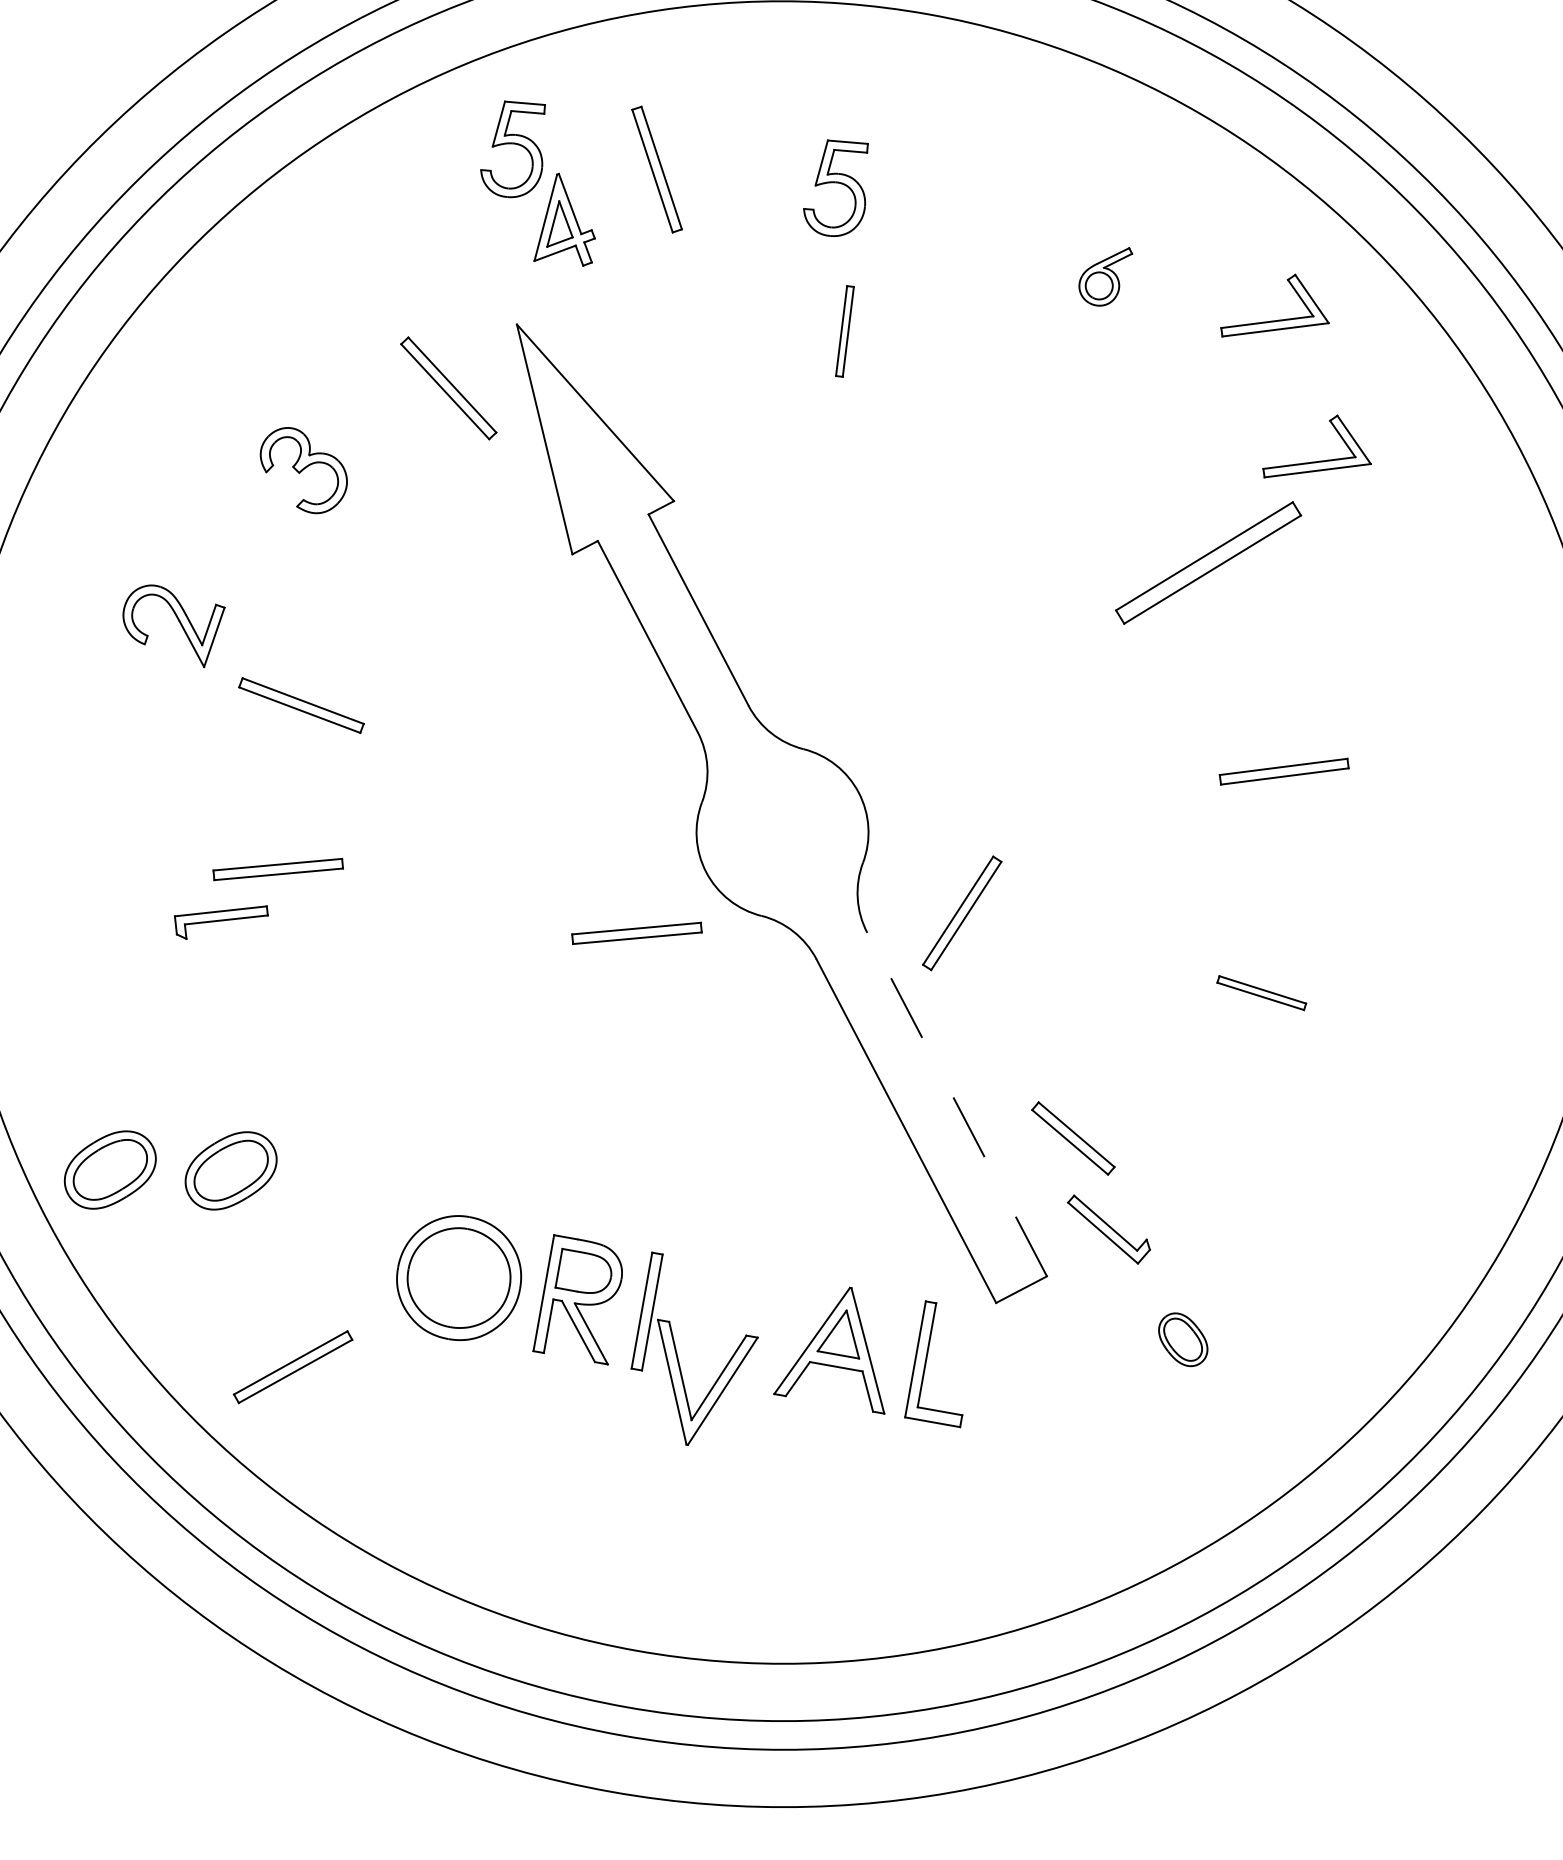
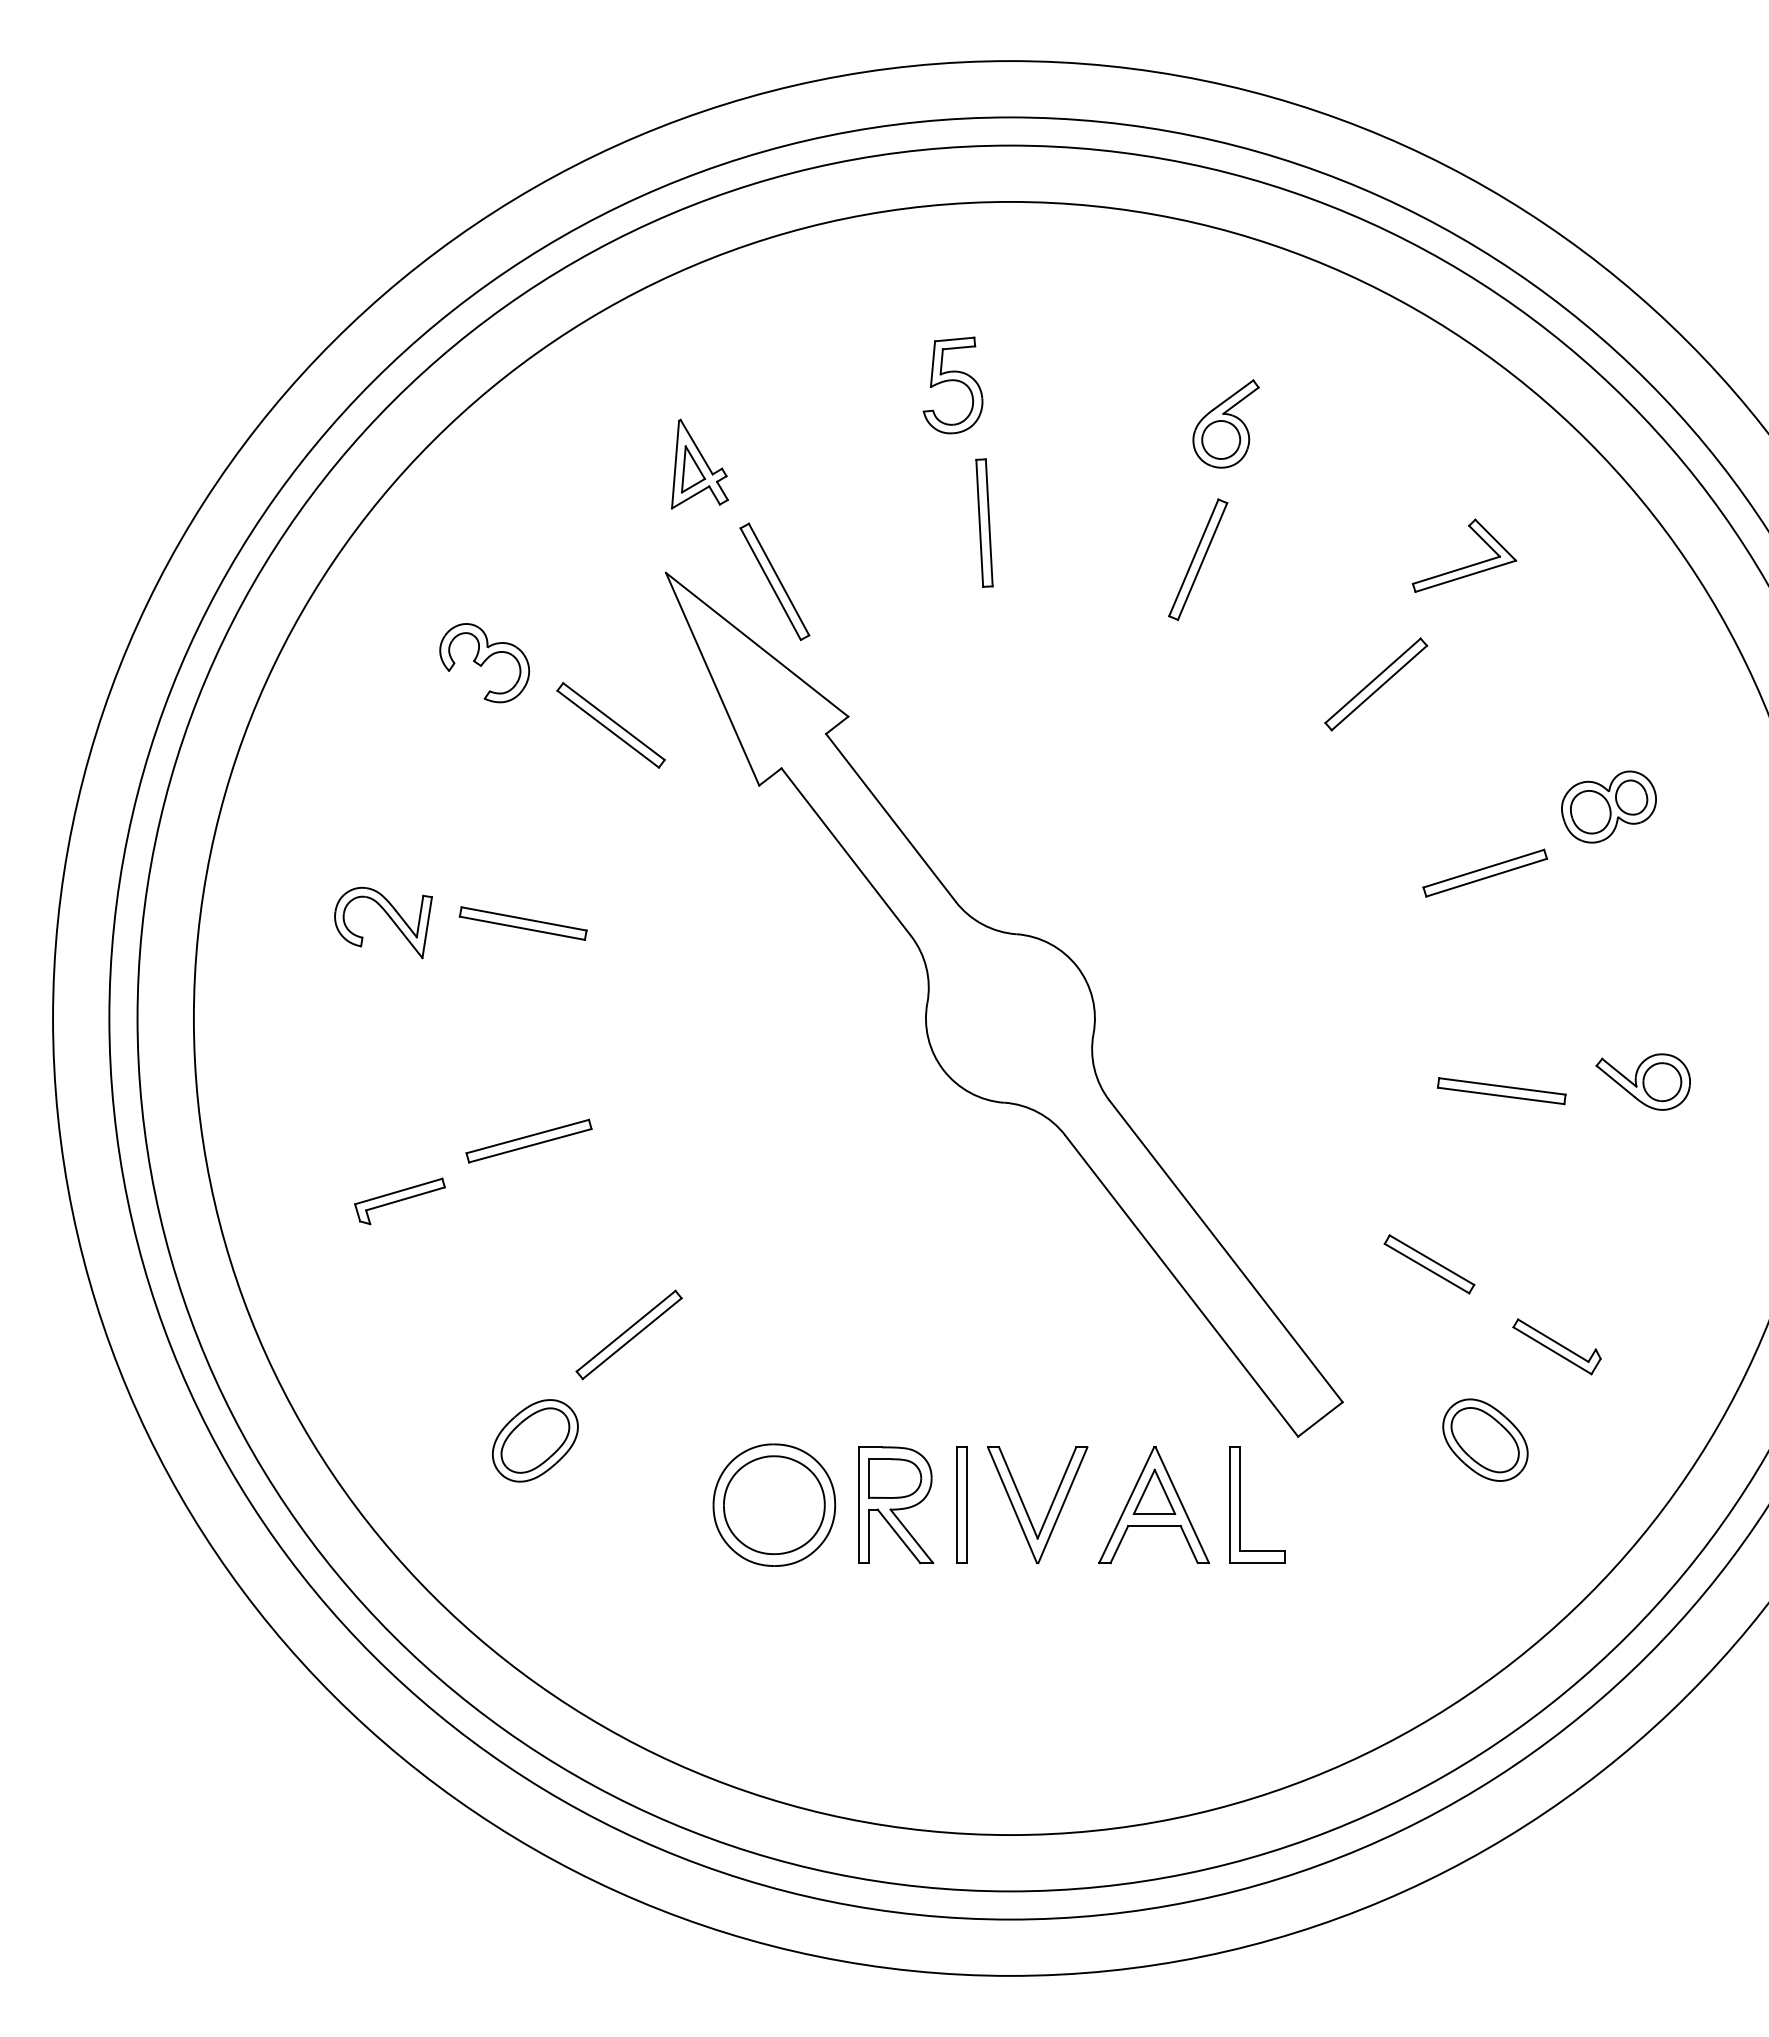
part: (514, 149) -> (633, 403), removed
part: (656, 169) -> (774, 581), moved
part: (1104, 274) -> (1225, 423), size x1.43
part: (1279, 319) -> (1402, 436), removed
part: (845, 330) -> (984, 522), size x1.43
part: (448, 388) -> (610, 725), moved
part: (303, 471) -> (484, 663), moved
part: (1208, 563) -> (1376, 684), size x0.62
part: (300, 705) -> (522, 923), moved
part: (1419, 726) -> (1608, 806), added
part: (962, 913) -> (1198, 559), moved
part: (219, 921) -> (399, 1201), moved
part: (636, 932) -> (886, 1140), removed
part: (1261, 993) -> (1501, 1091), size x1.43
part: (1404, 1008) -> (1642, 1081), added
line: (956, 1104) -> (1225, 1251), dashed -> solid
part: (1073, 1138) -> (1429, 1264), moved
part: (109, 1169) -> (417, 1460), removed
part: (1107, 1229) -> (1556, 1346), moved
part: (1183, 1339) -> (1485, 1439), size x1.67
part: (292, 1366) -> (628, 1334), moved
part: (686, 1391) -> (1027, 1511), moved

